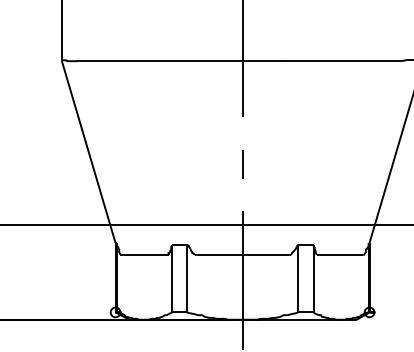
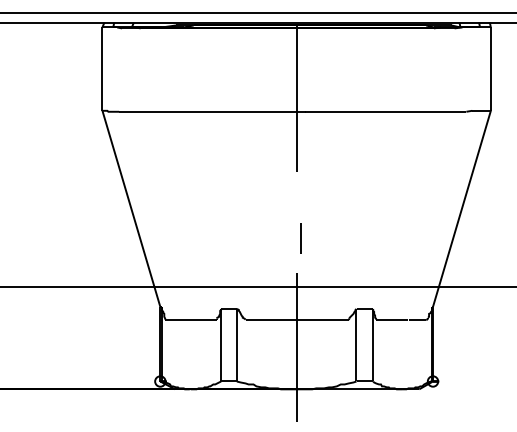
line: (242, 164) -> (300, 238), moved

